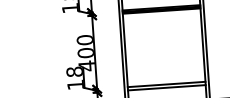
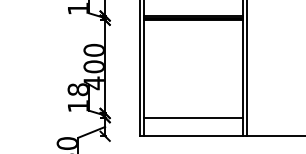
line: (166, 84) -> (193, 113), removed

